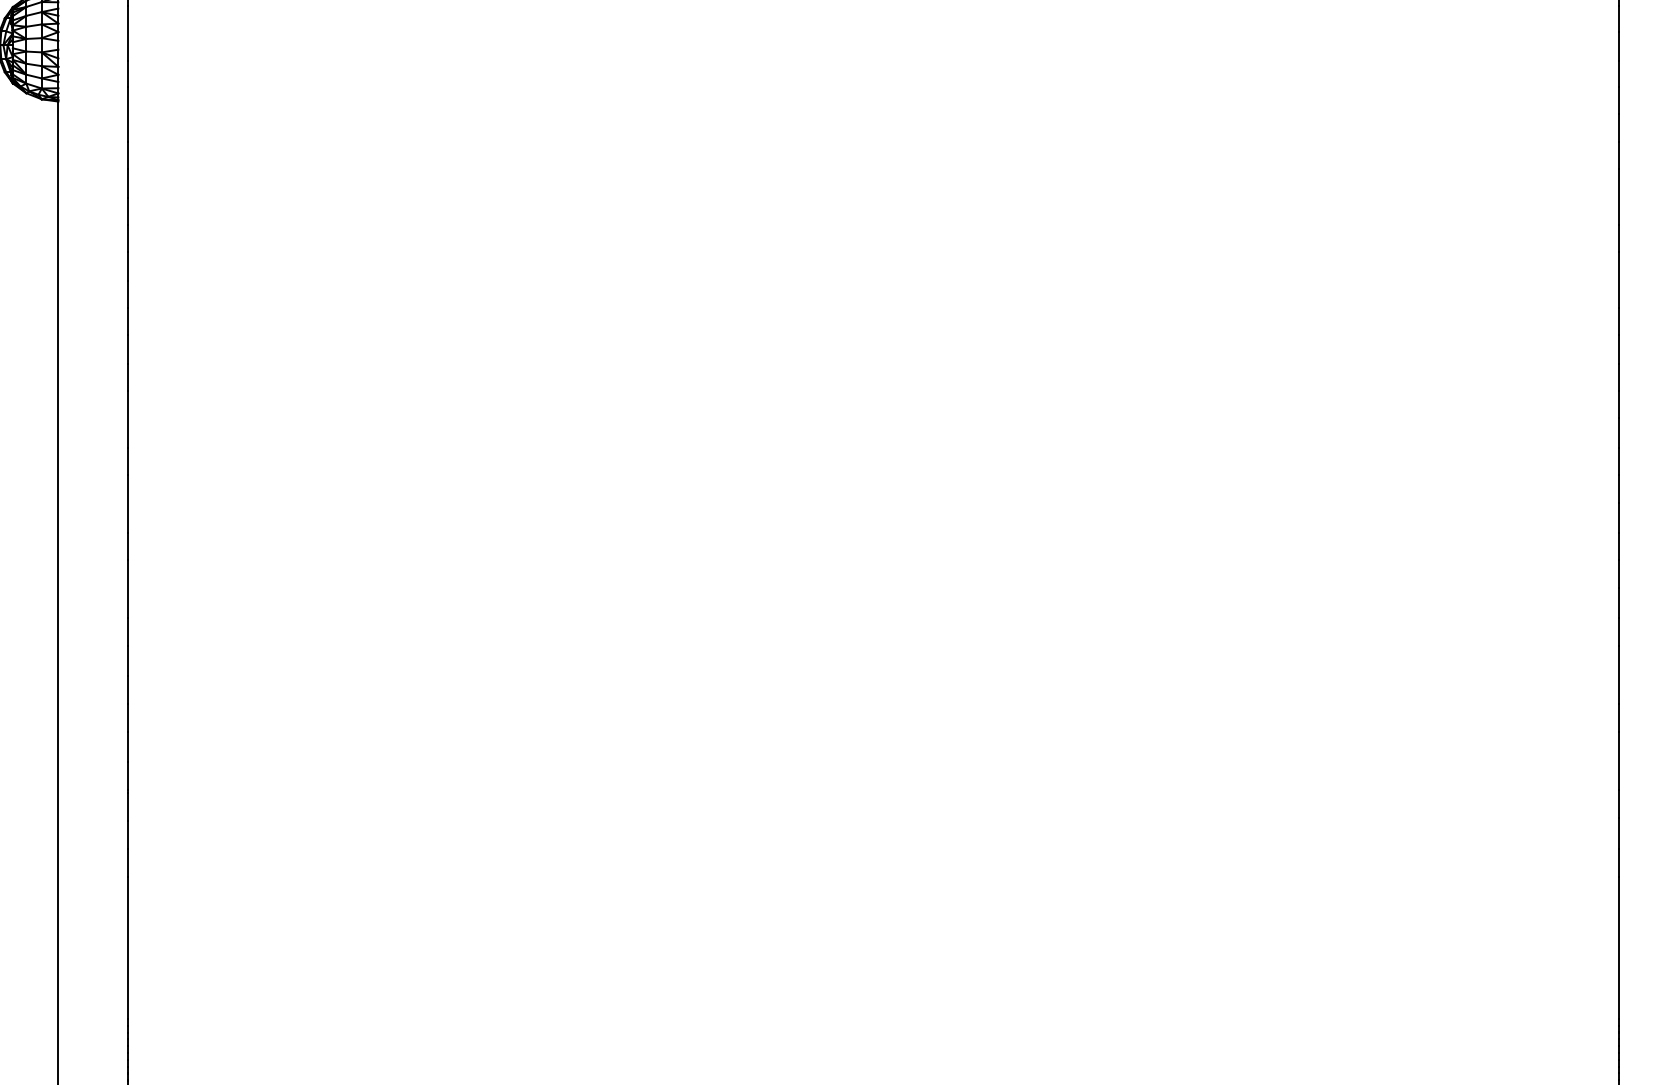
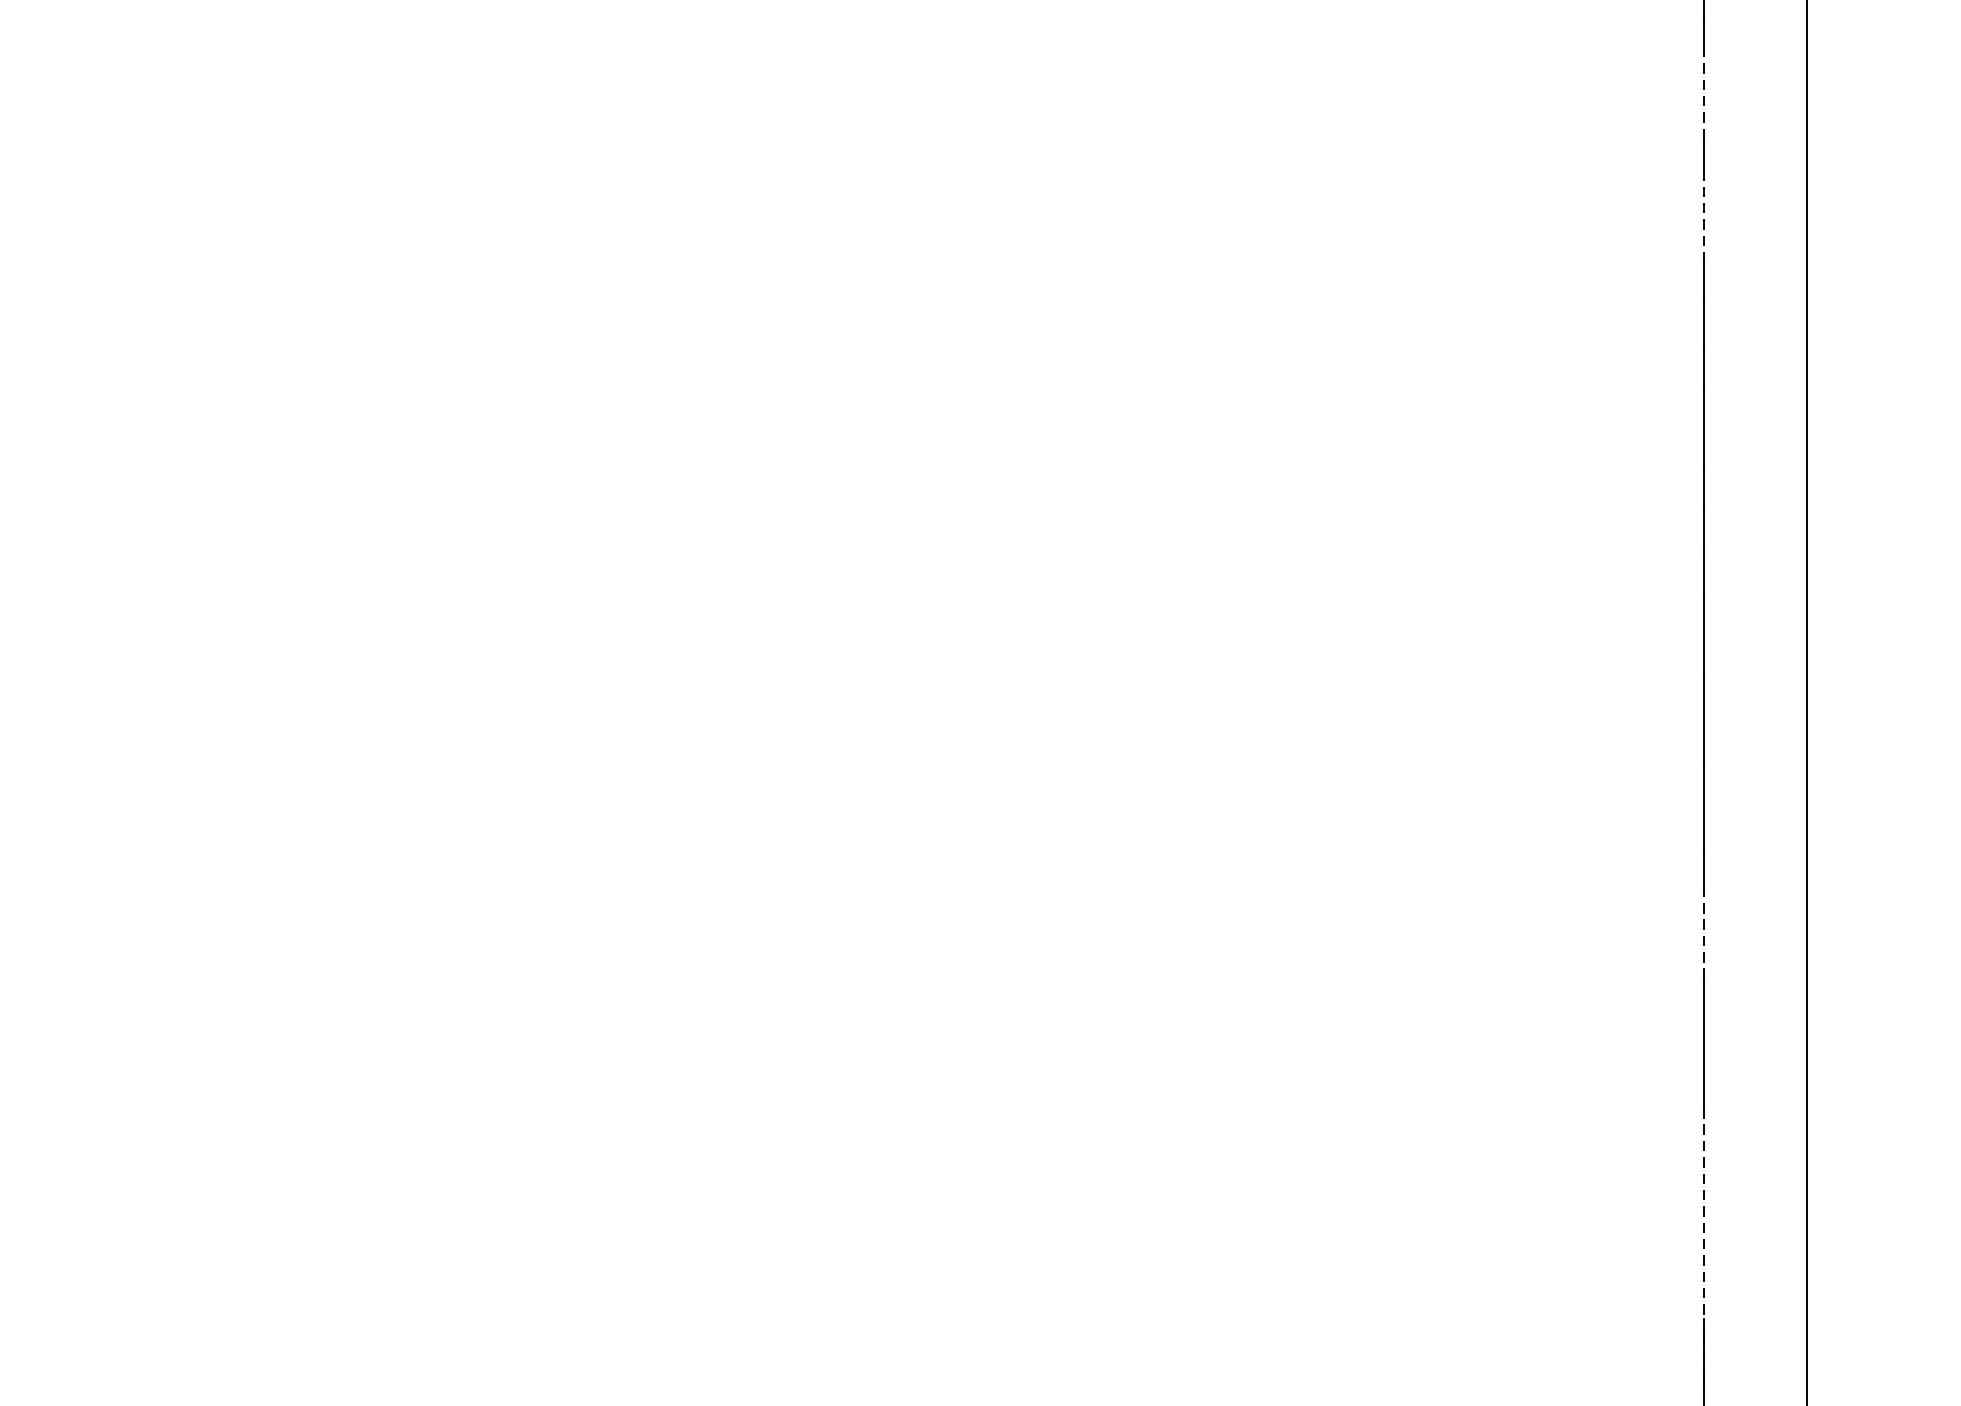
line: (1618, 196) -> (1703, 97), solid -> dashed
line: (1618, 279) -> (1703, 220), solid -> dashed
line: (1618, 760) -> (1703, 934), solid -> dashed
line: (1618, 948) -> (1703, 1214), solid -> dashed

